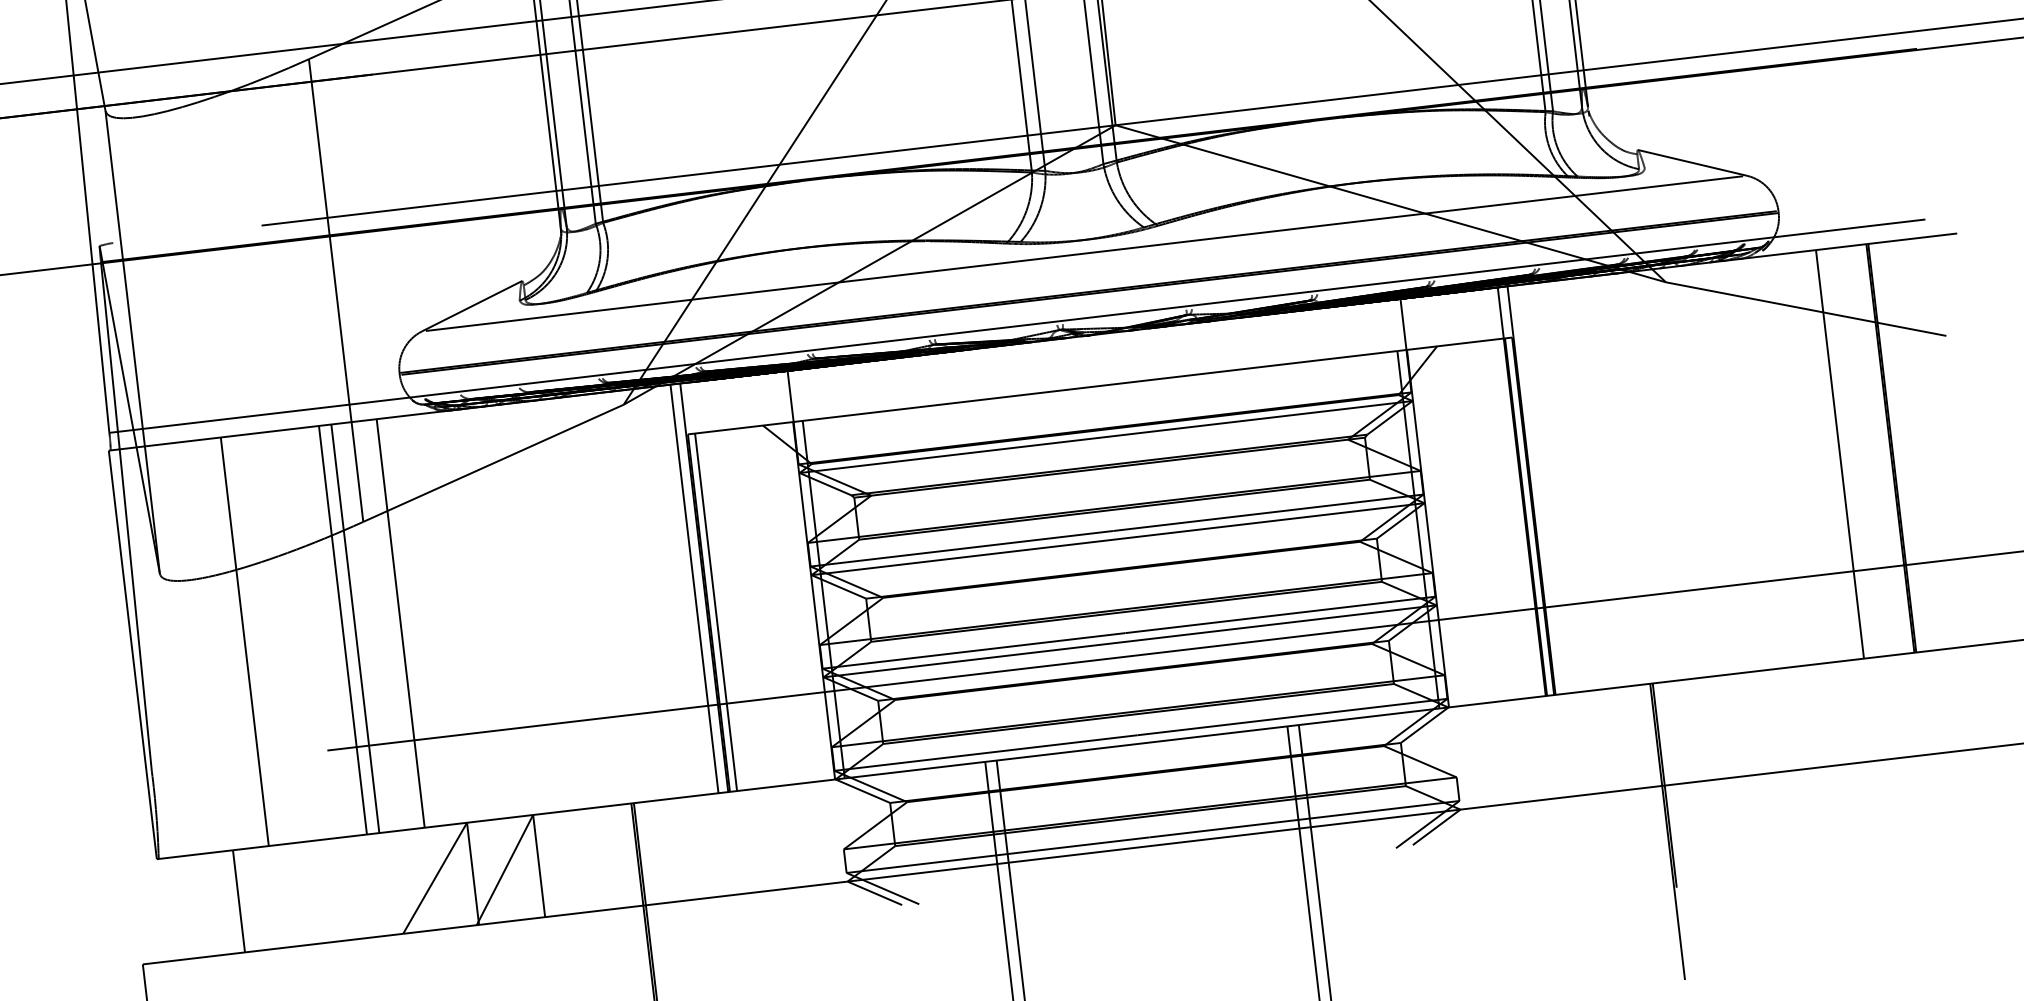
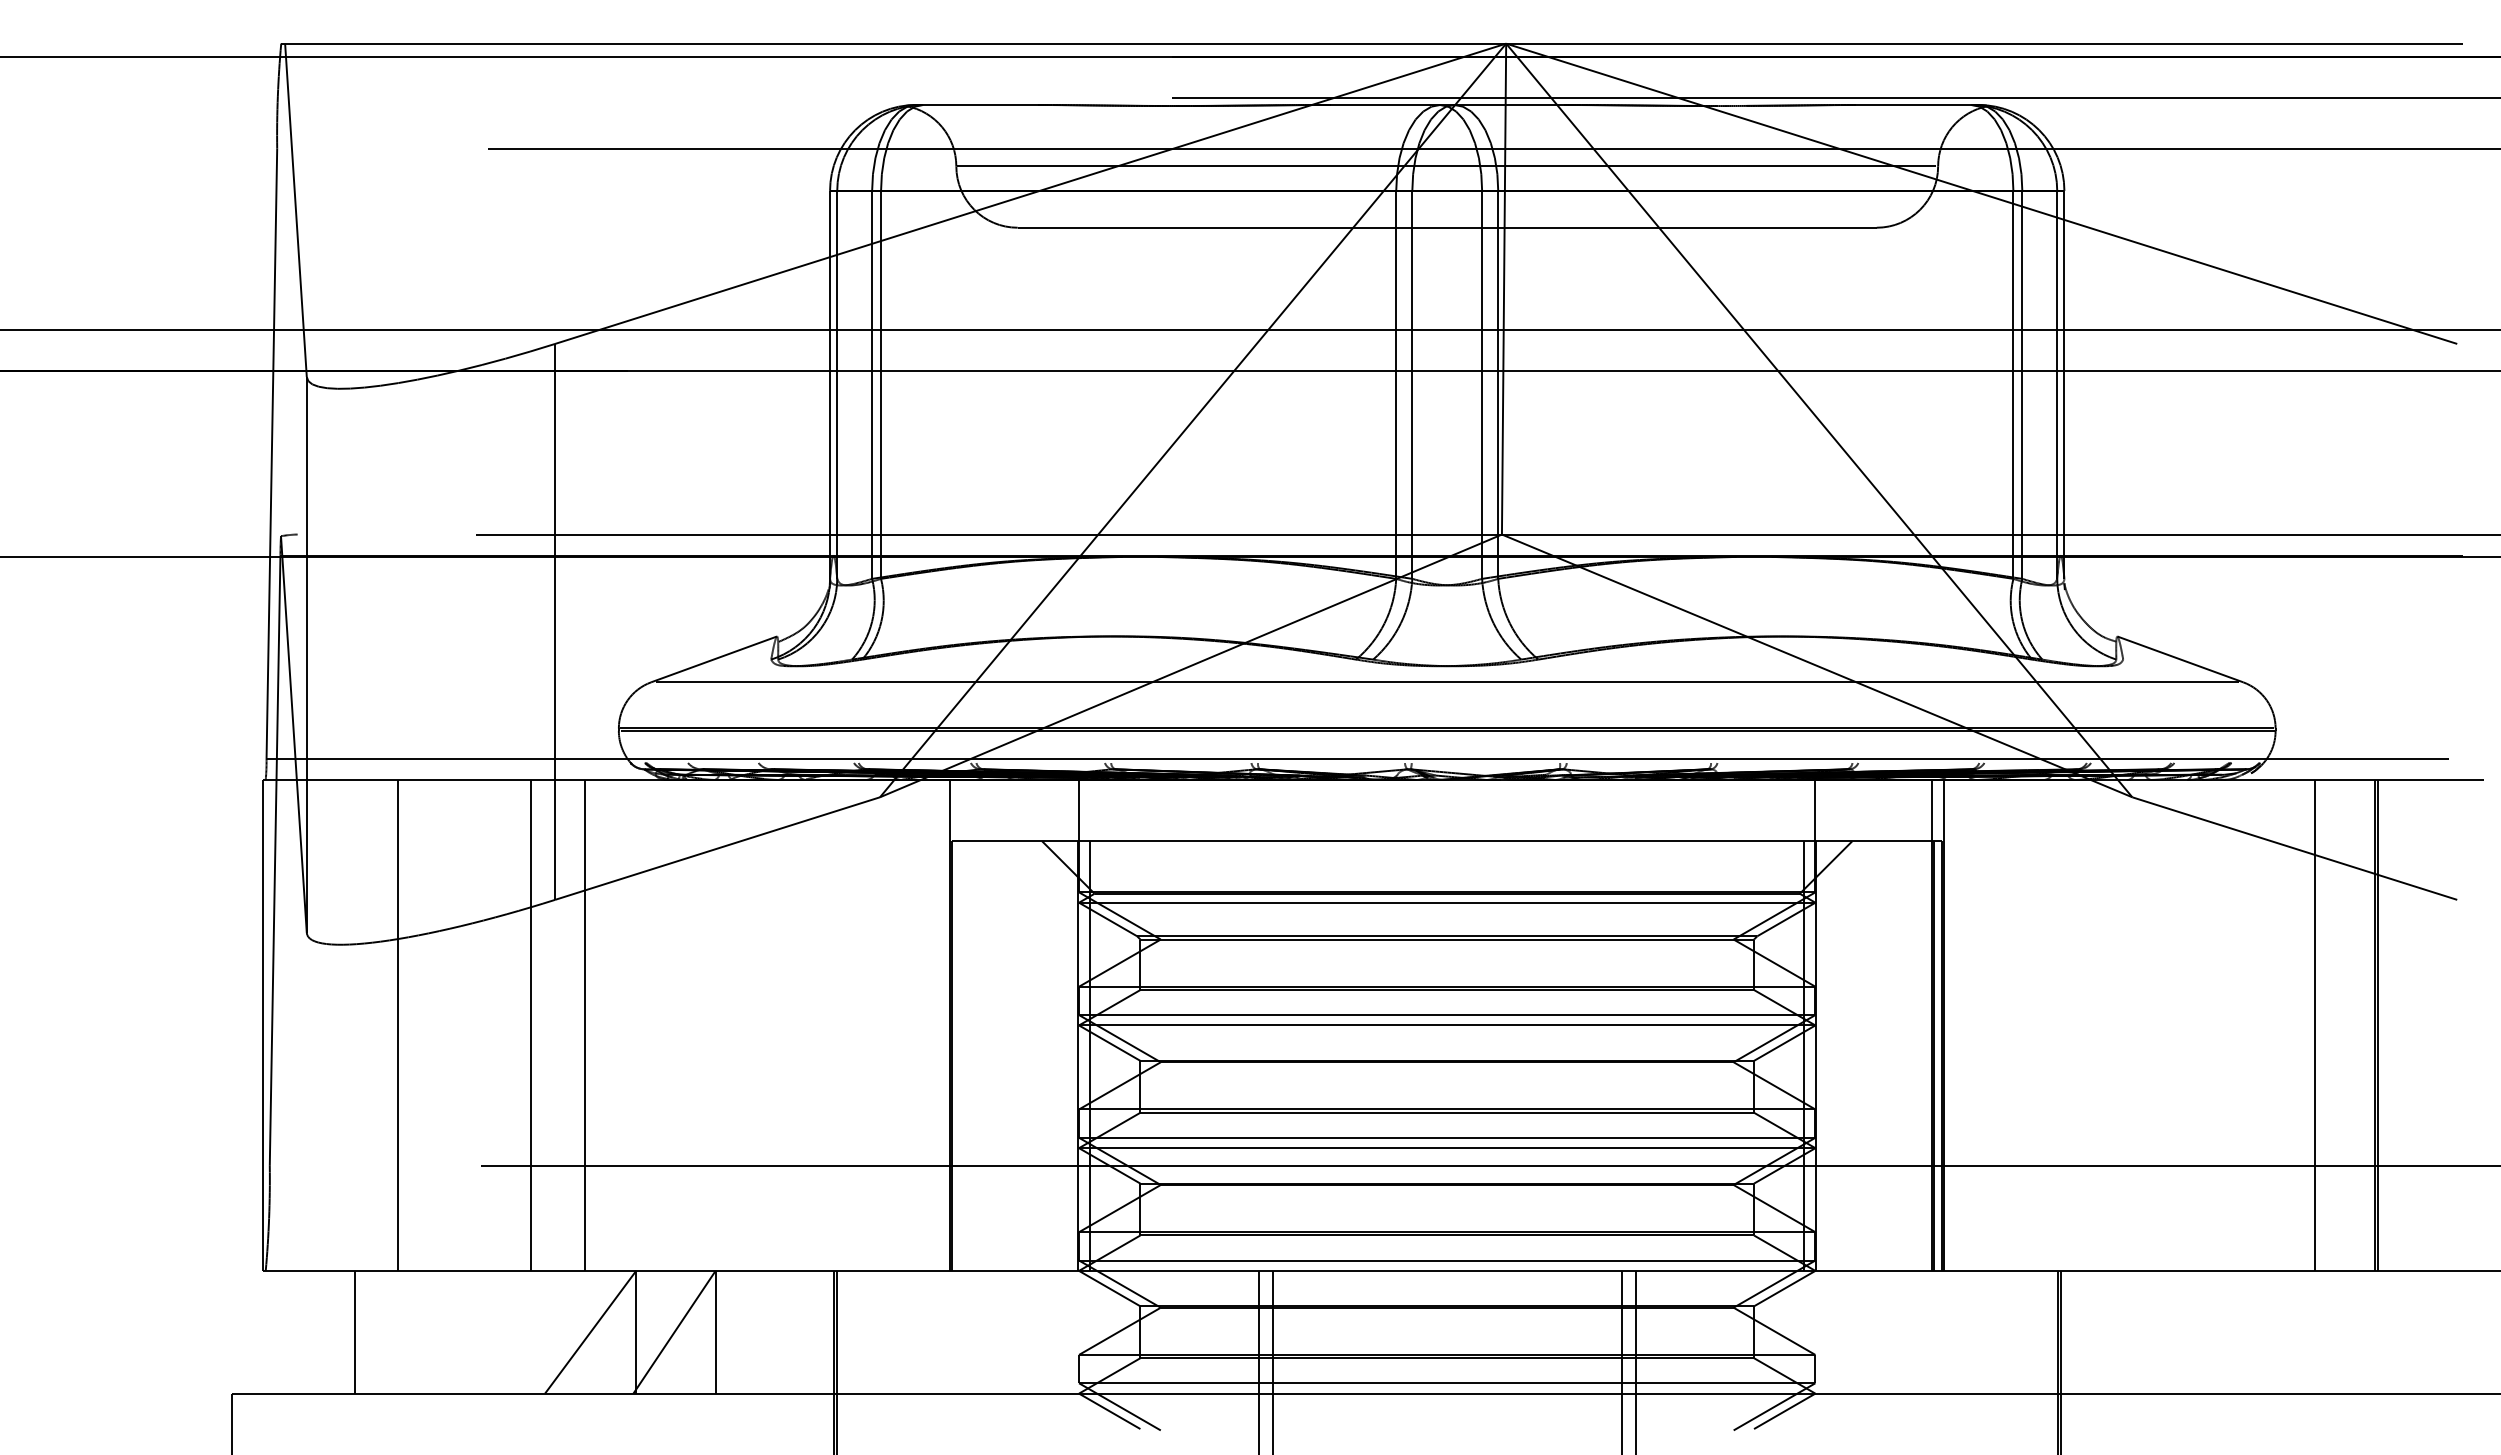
line: (694, 588) -> (938, 1025), removed
line: (715, 611) -> (960, 1055), removed
line: (342, 630) -> (515, 1025), removed

